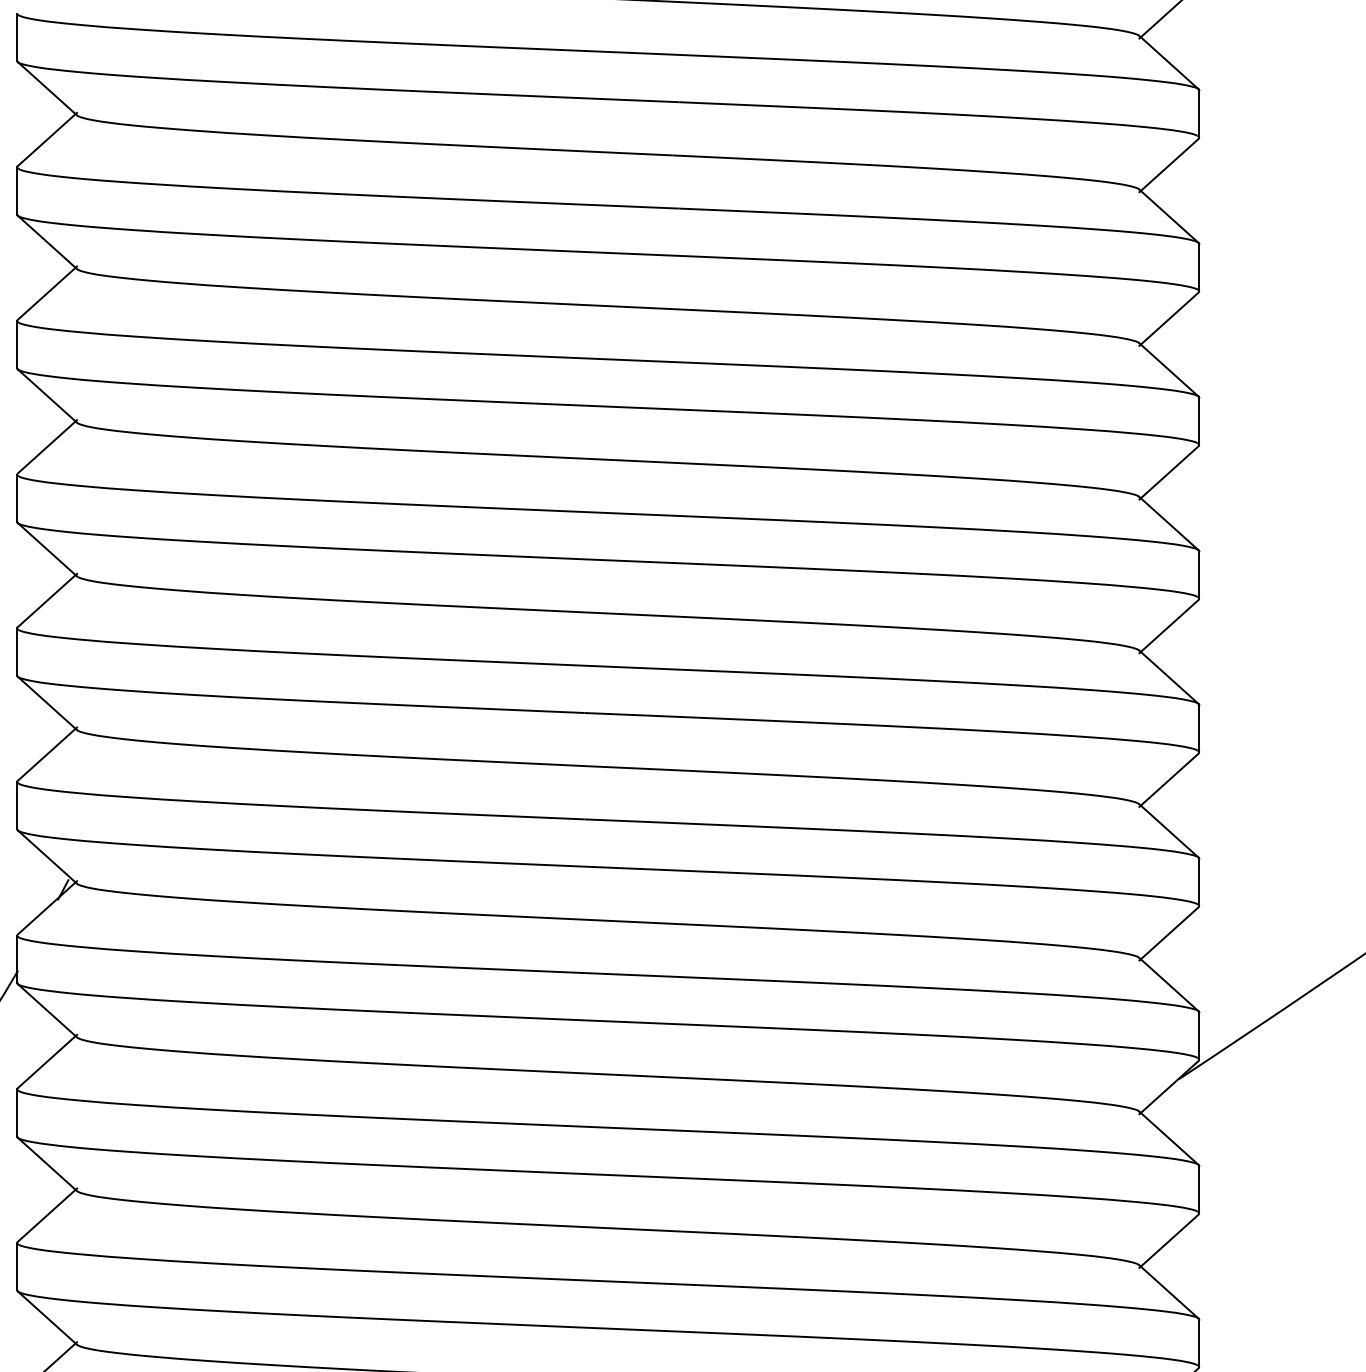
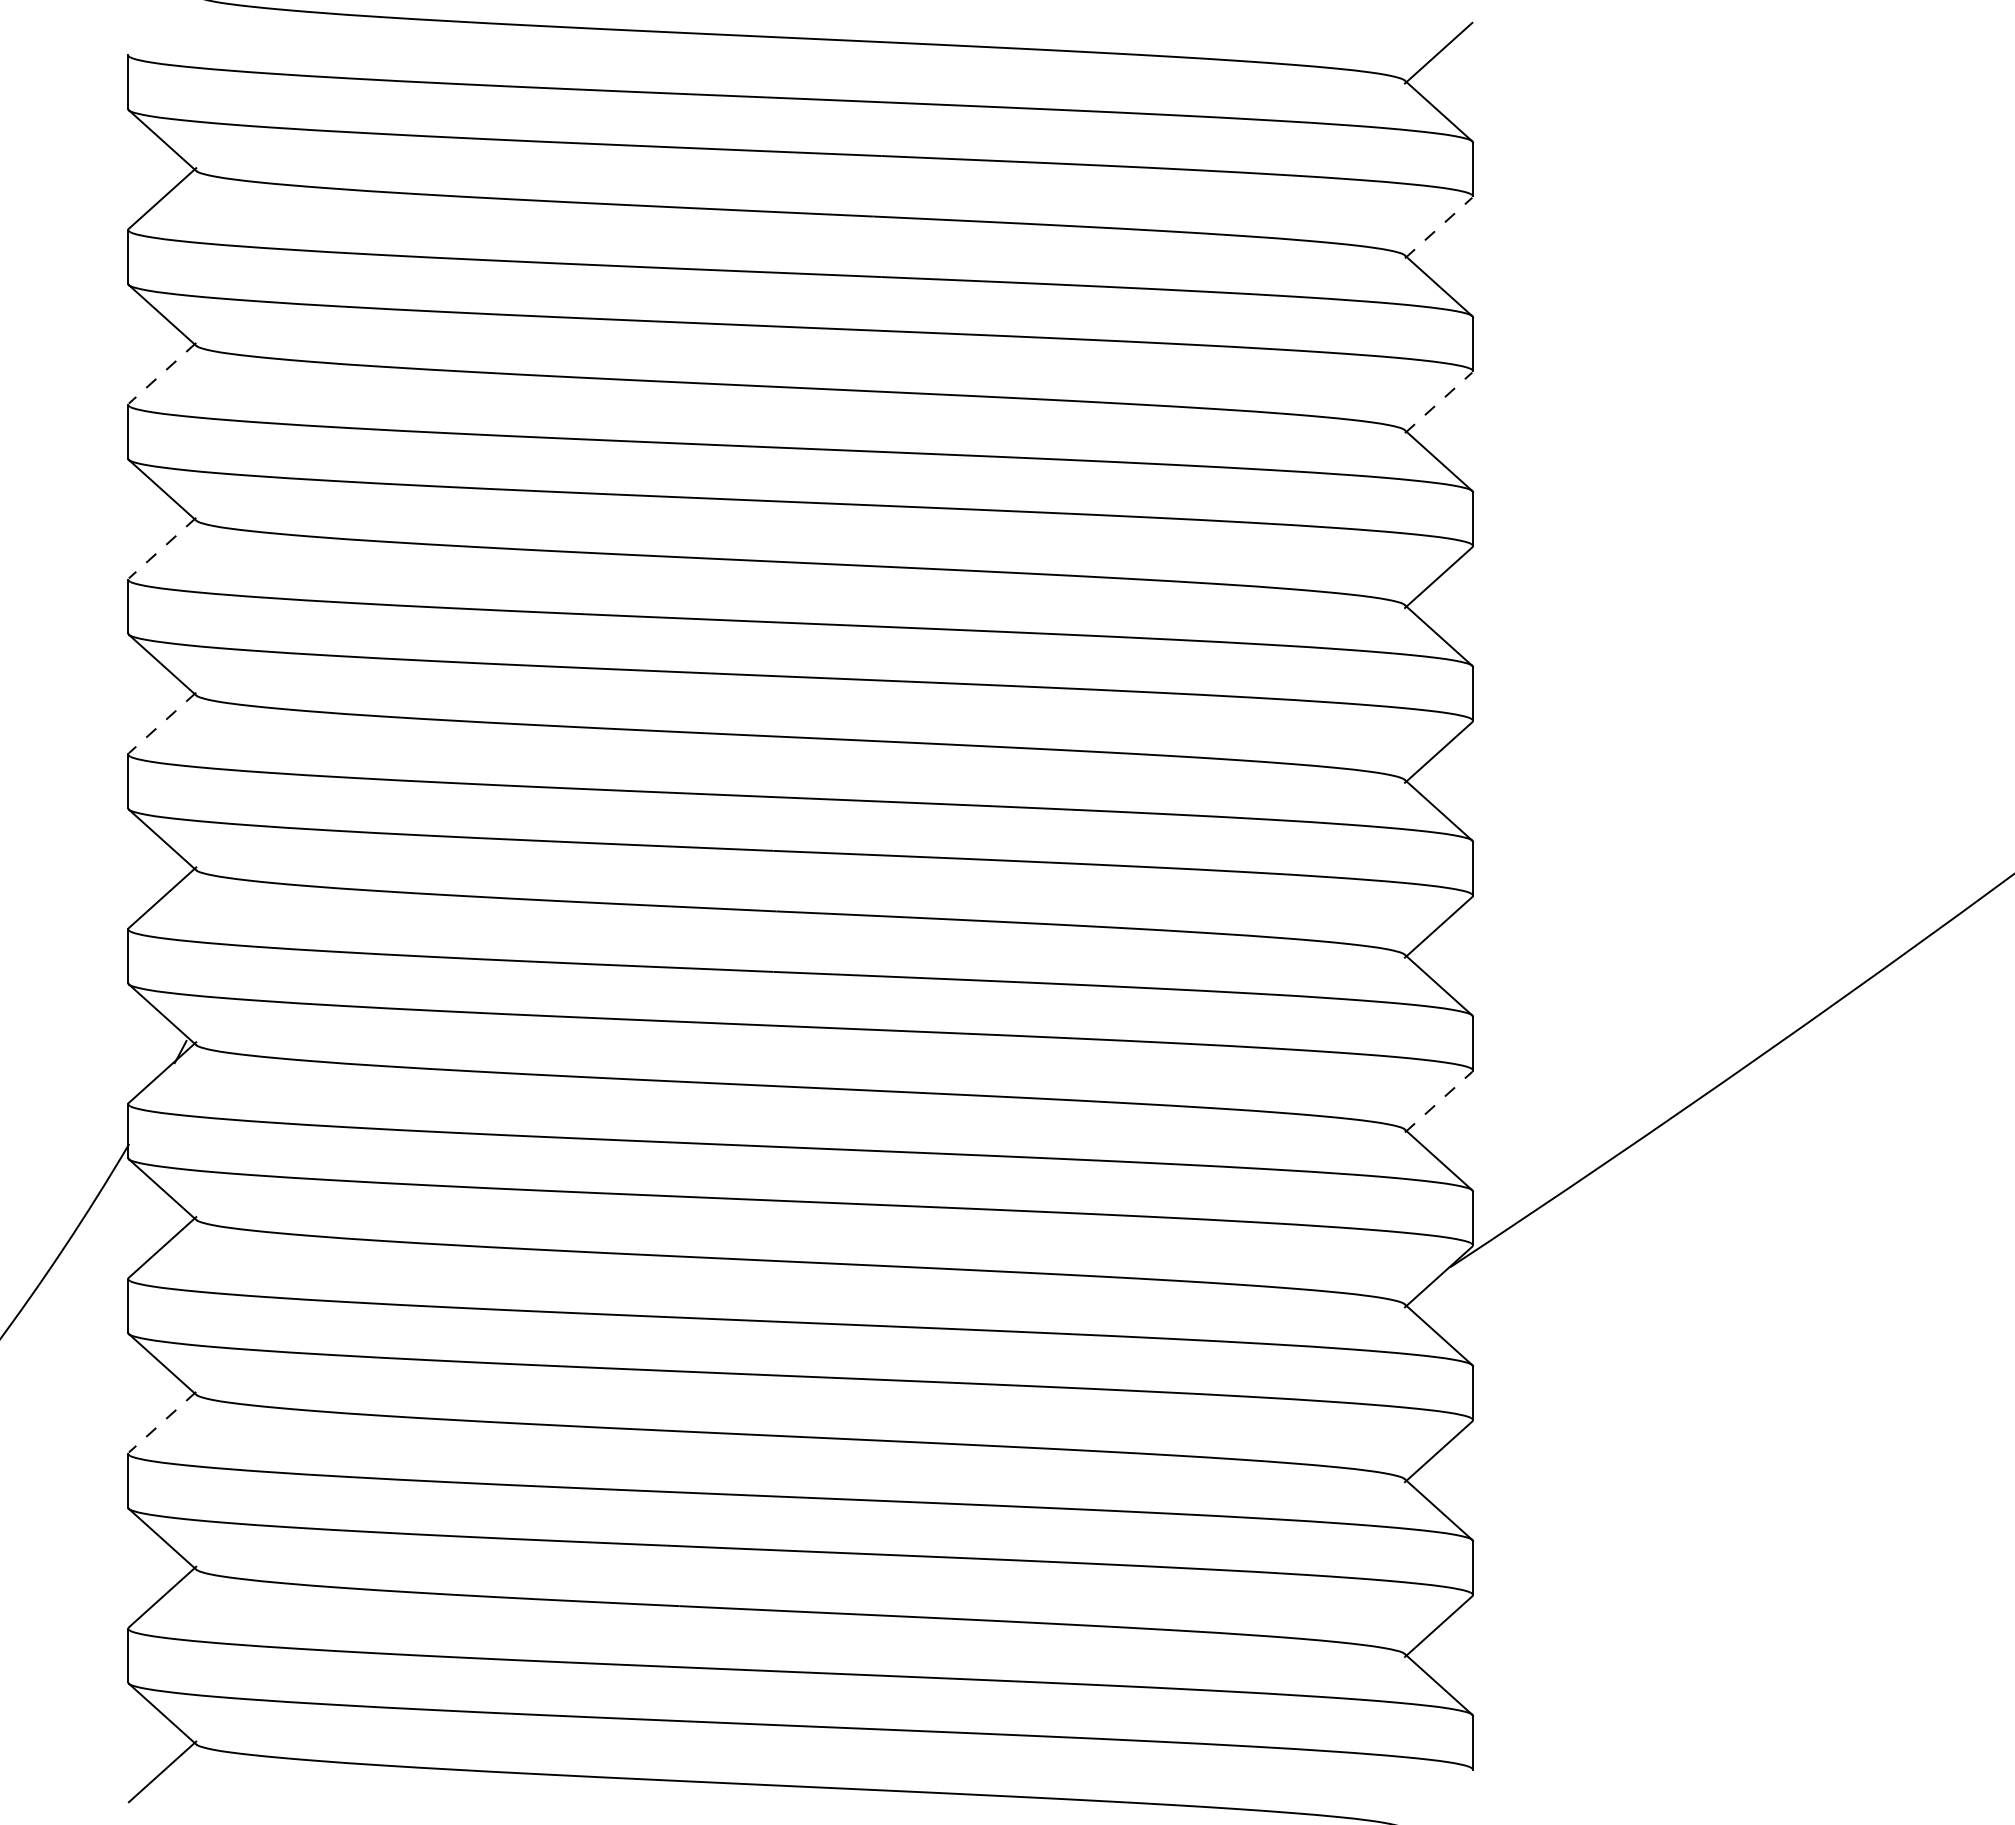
line: (1169, 165) -> (1439, 227), solid -> dashed
line: (47, 293) -> (162, 373), solid -> dashed
line: (1169, 318) -> (1439, 402), solid -> dashed
line: (47, 447) -> (162, 548), solid -> dashed
line: (47, 601) -> (162, 723), solid -> dashed
line: (1169, 933) -> (1439, 1101), solid -> dashed
line: (47, 1215) -> (162, 1422), solid -> dashed

